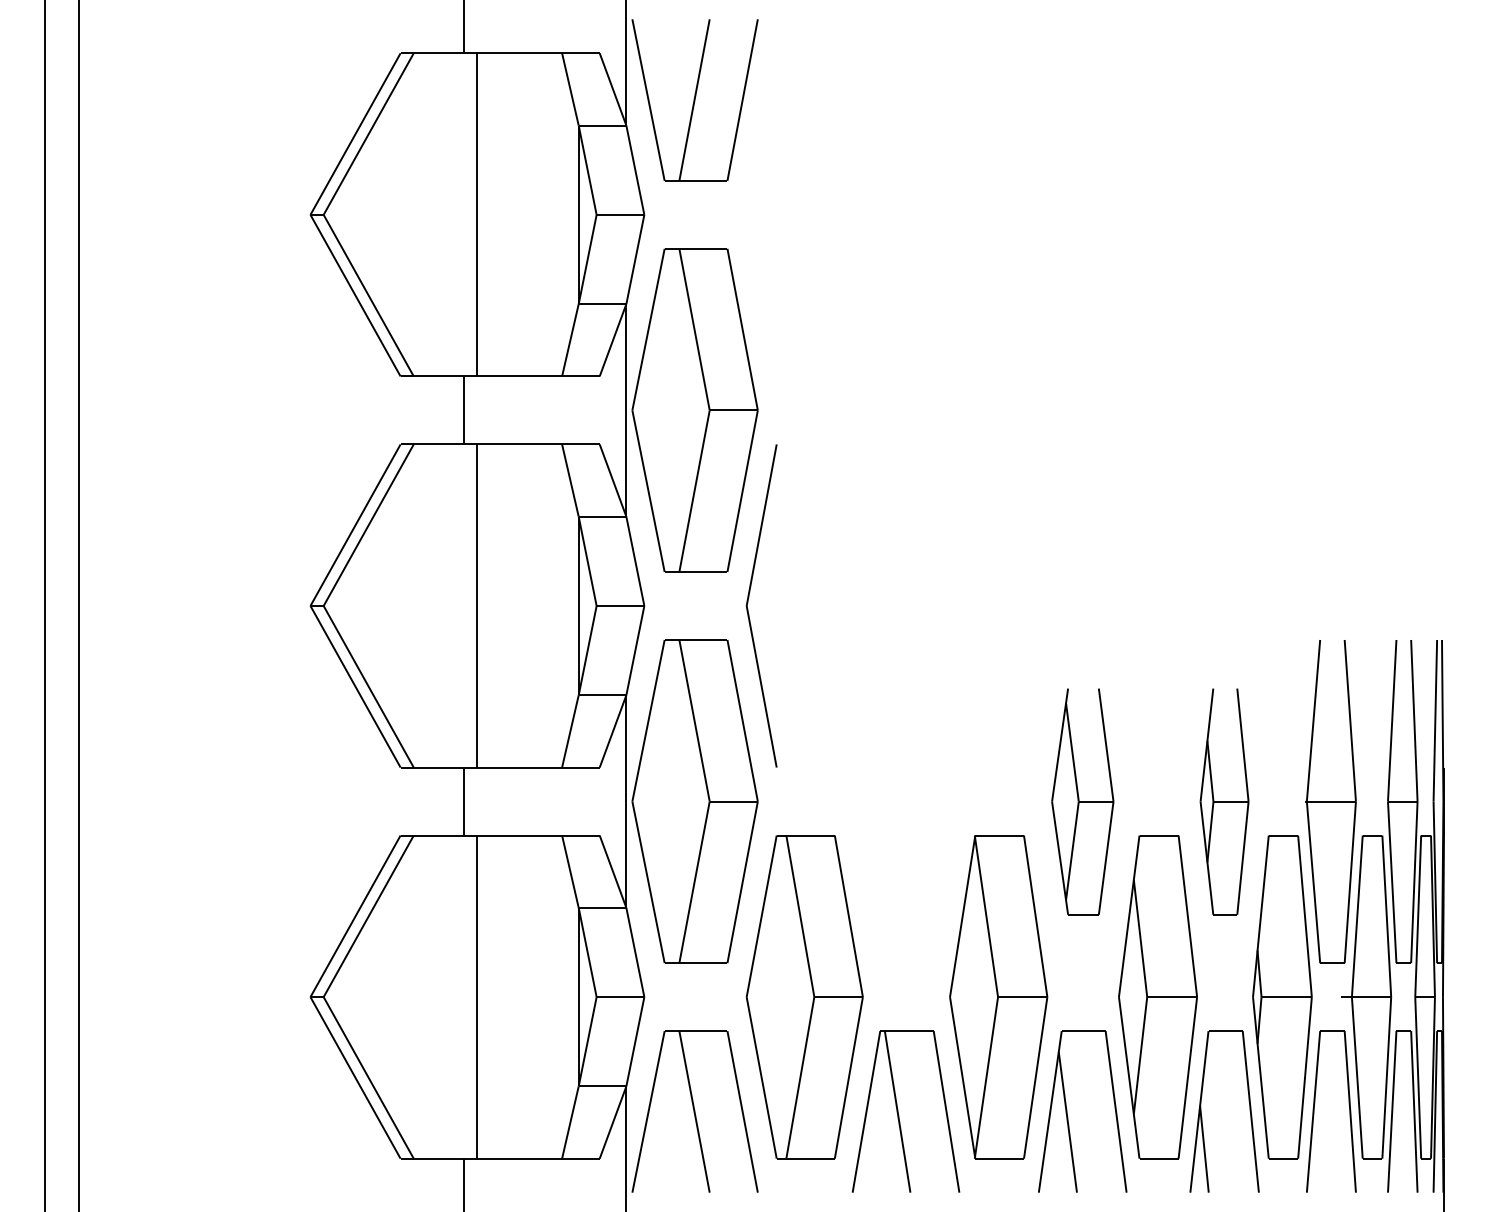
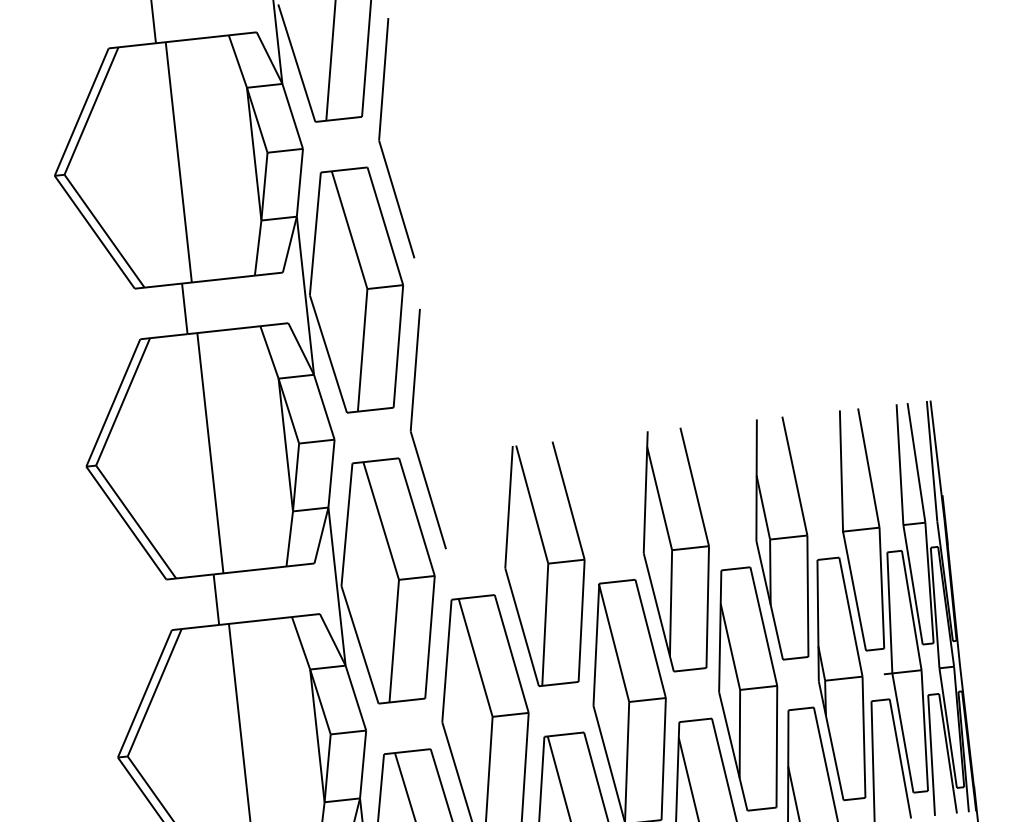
part: (748, 211) -> (380, 137), added
part: (905, 801) -> (544, 564), added
part: (1082, 801) -> (676, 549), size x1.43
part: (1224, 801) -> (781, 538), size x1.43

